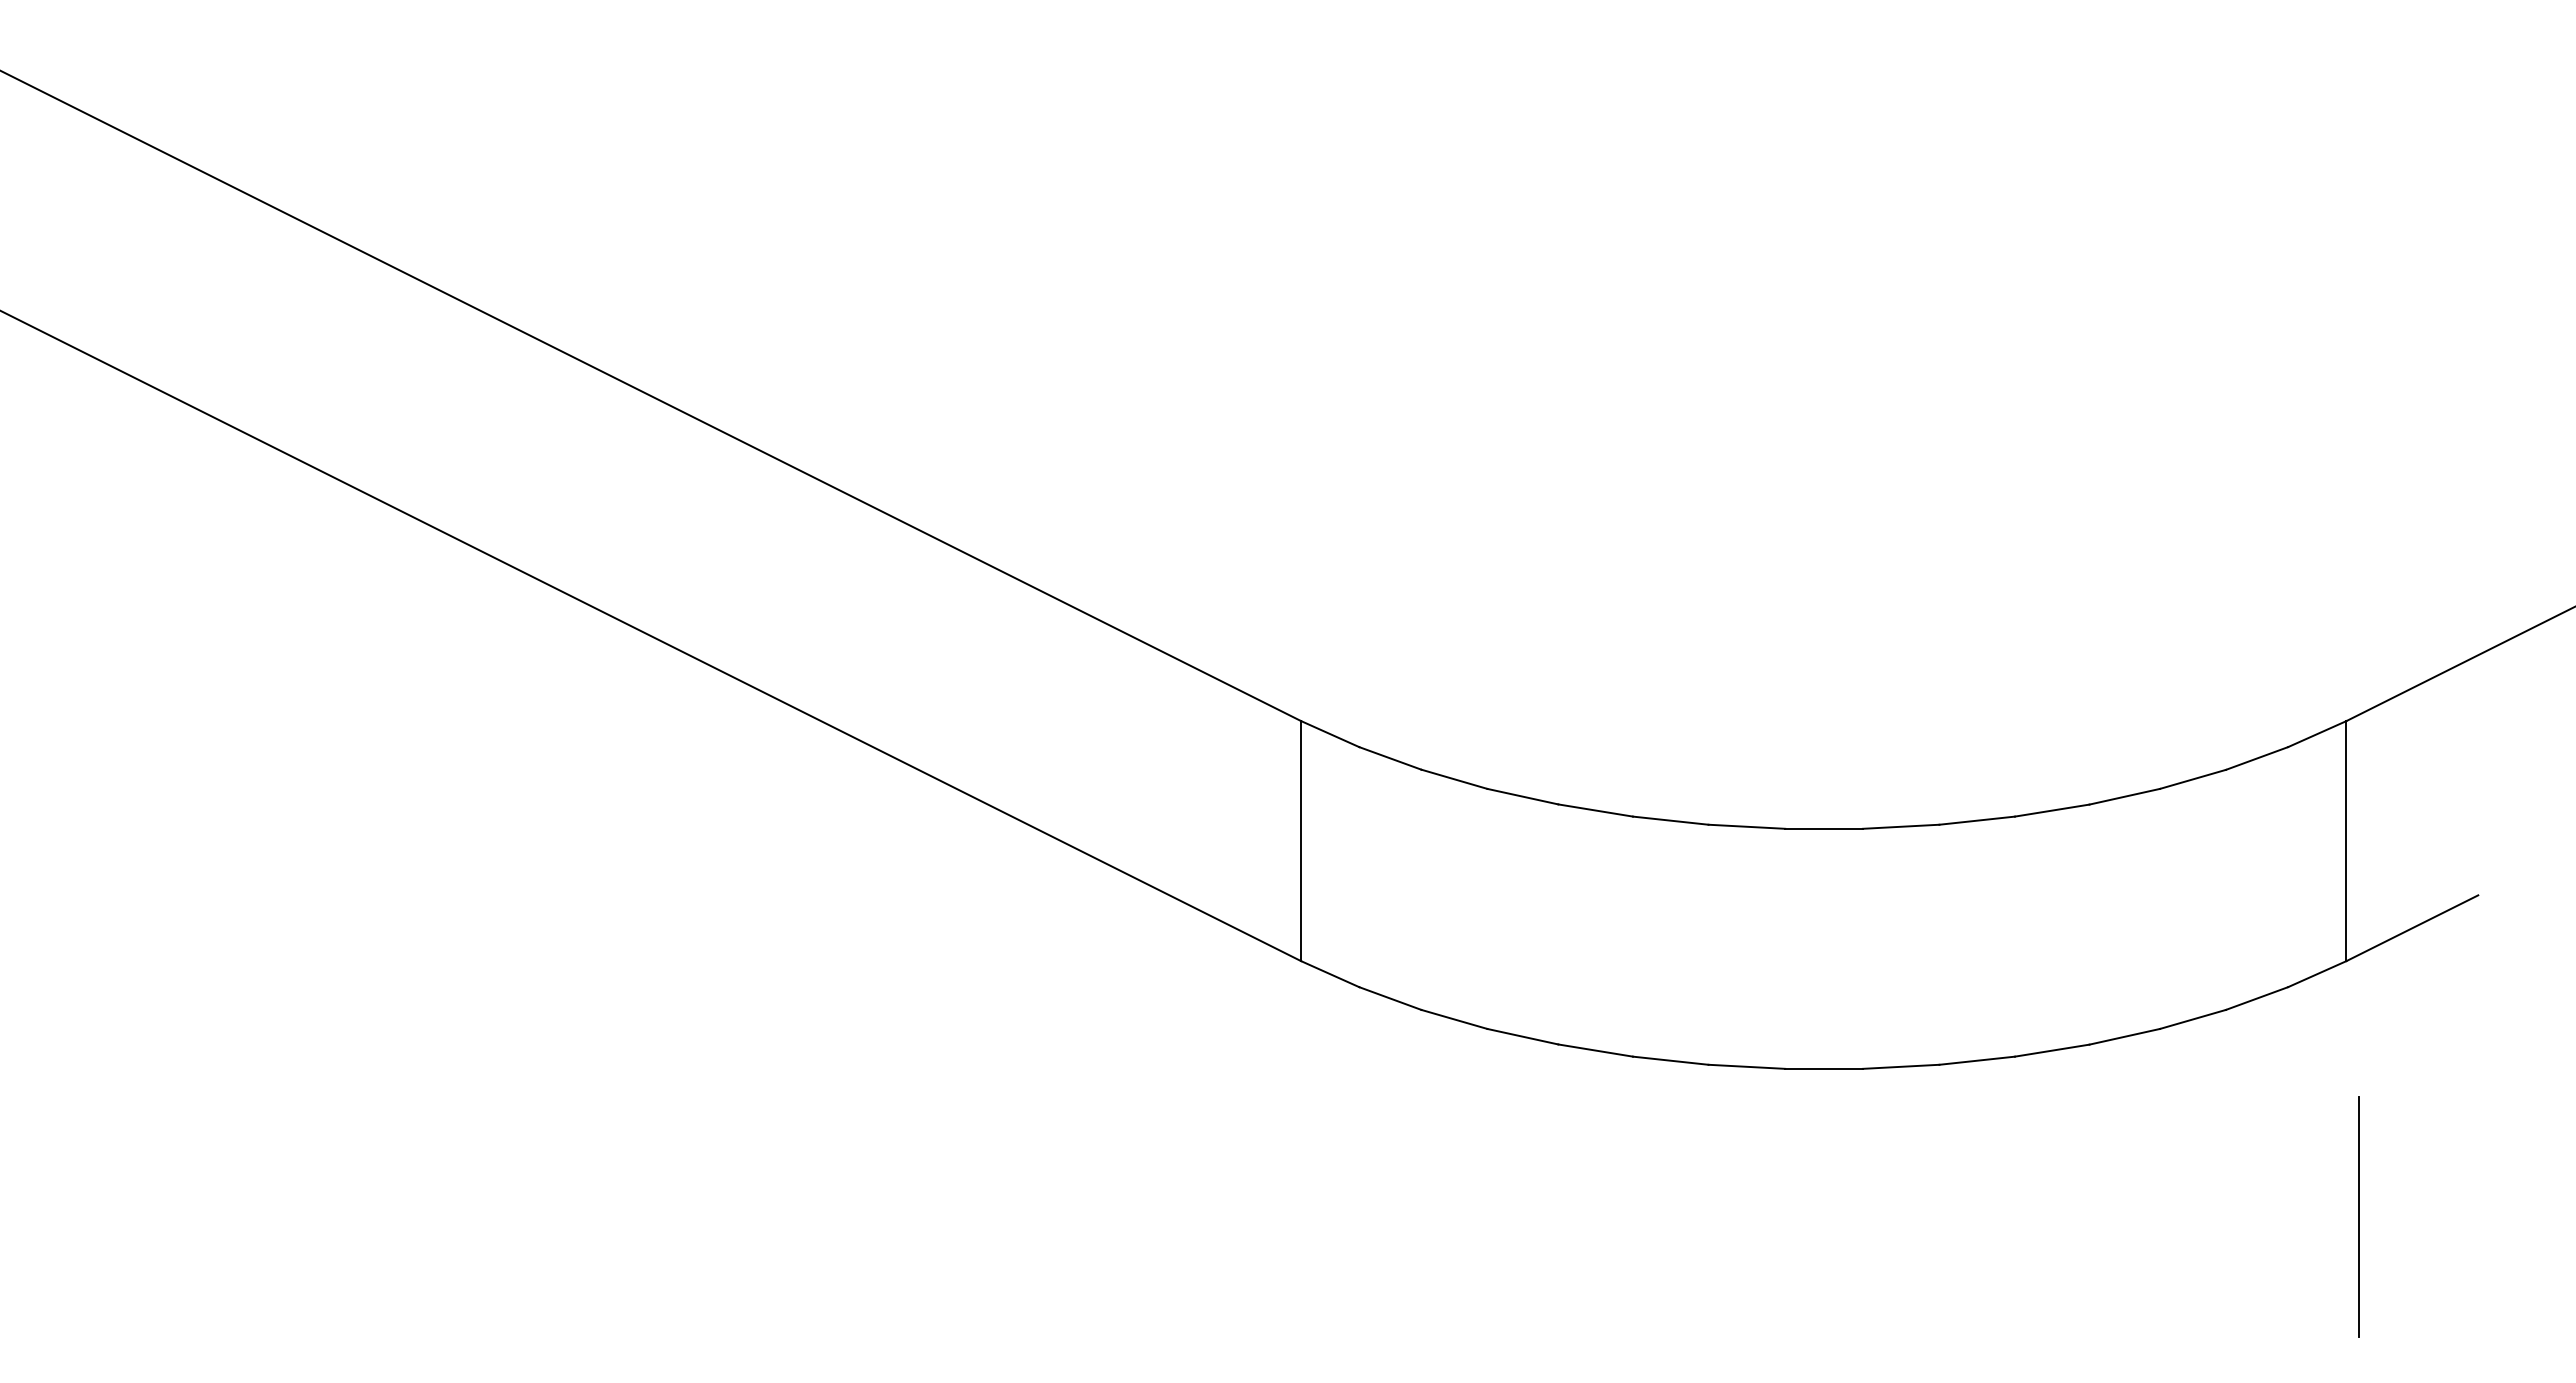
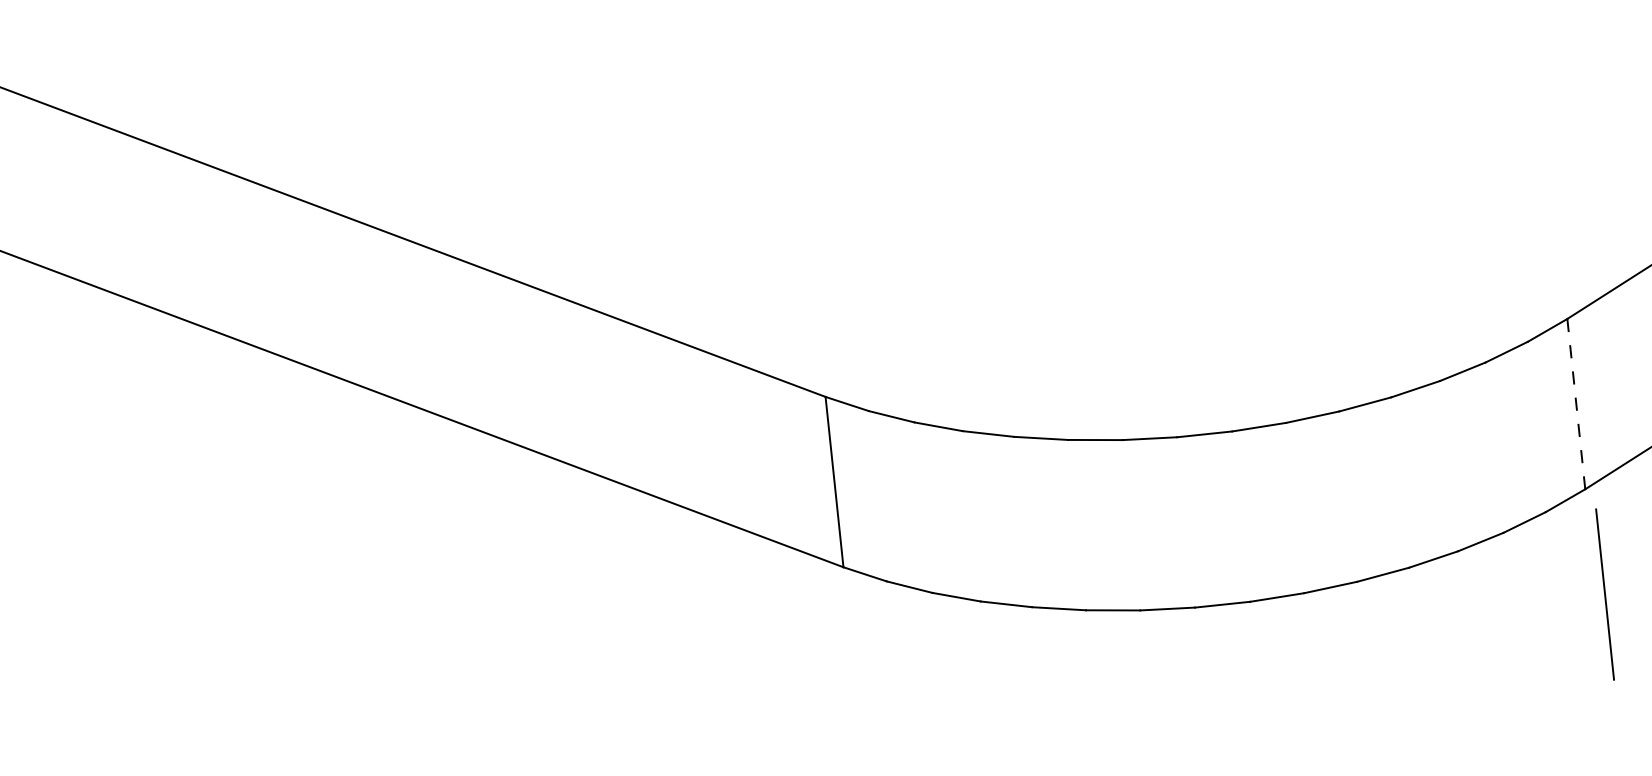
line: (2346, 841) -> (1576, 404), solid -> dashed
line: (2358, 1216) -> (1604, 594), moved

